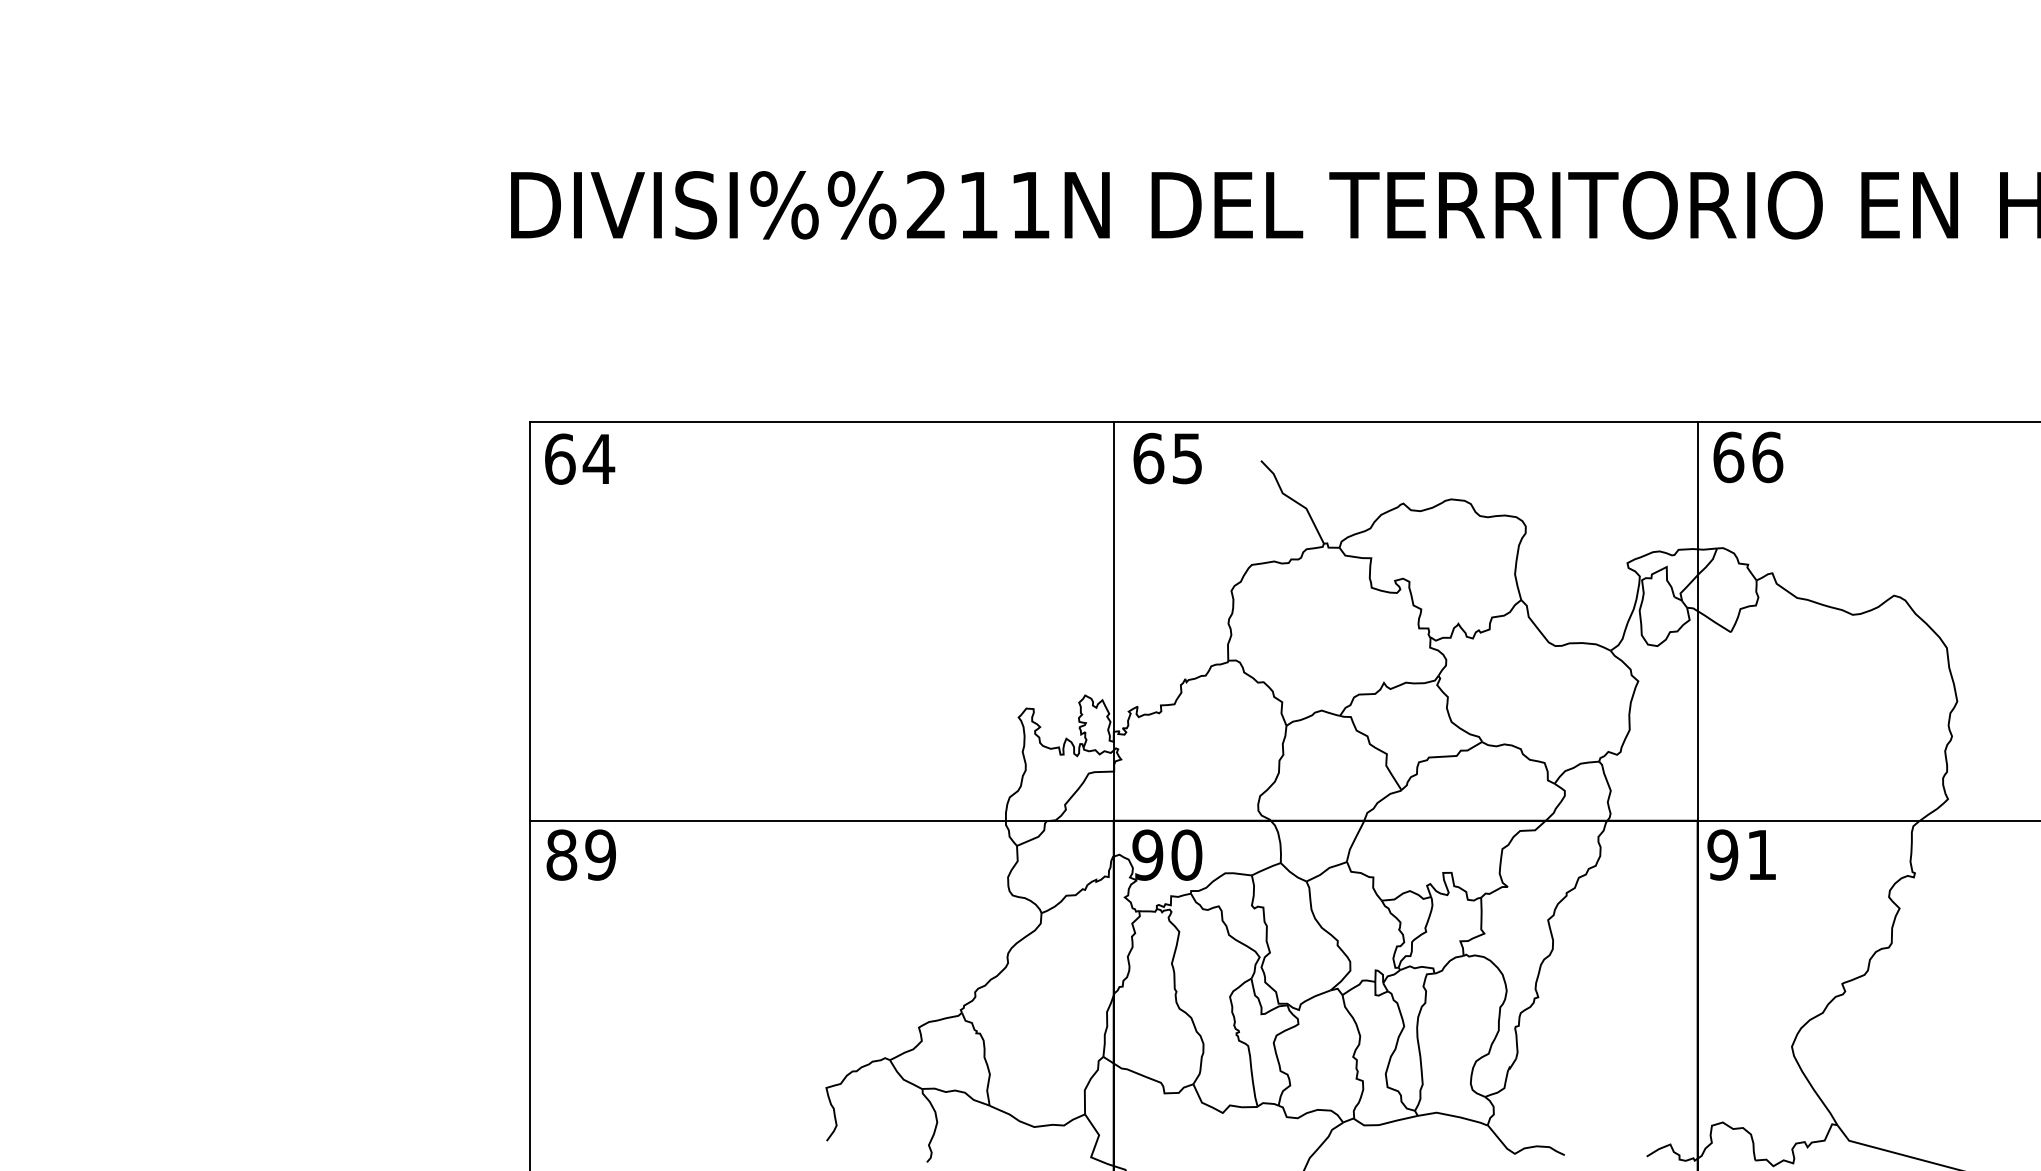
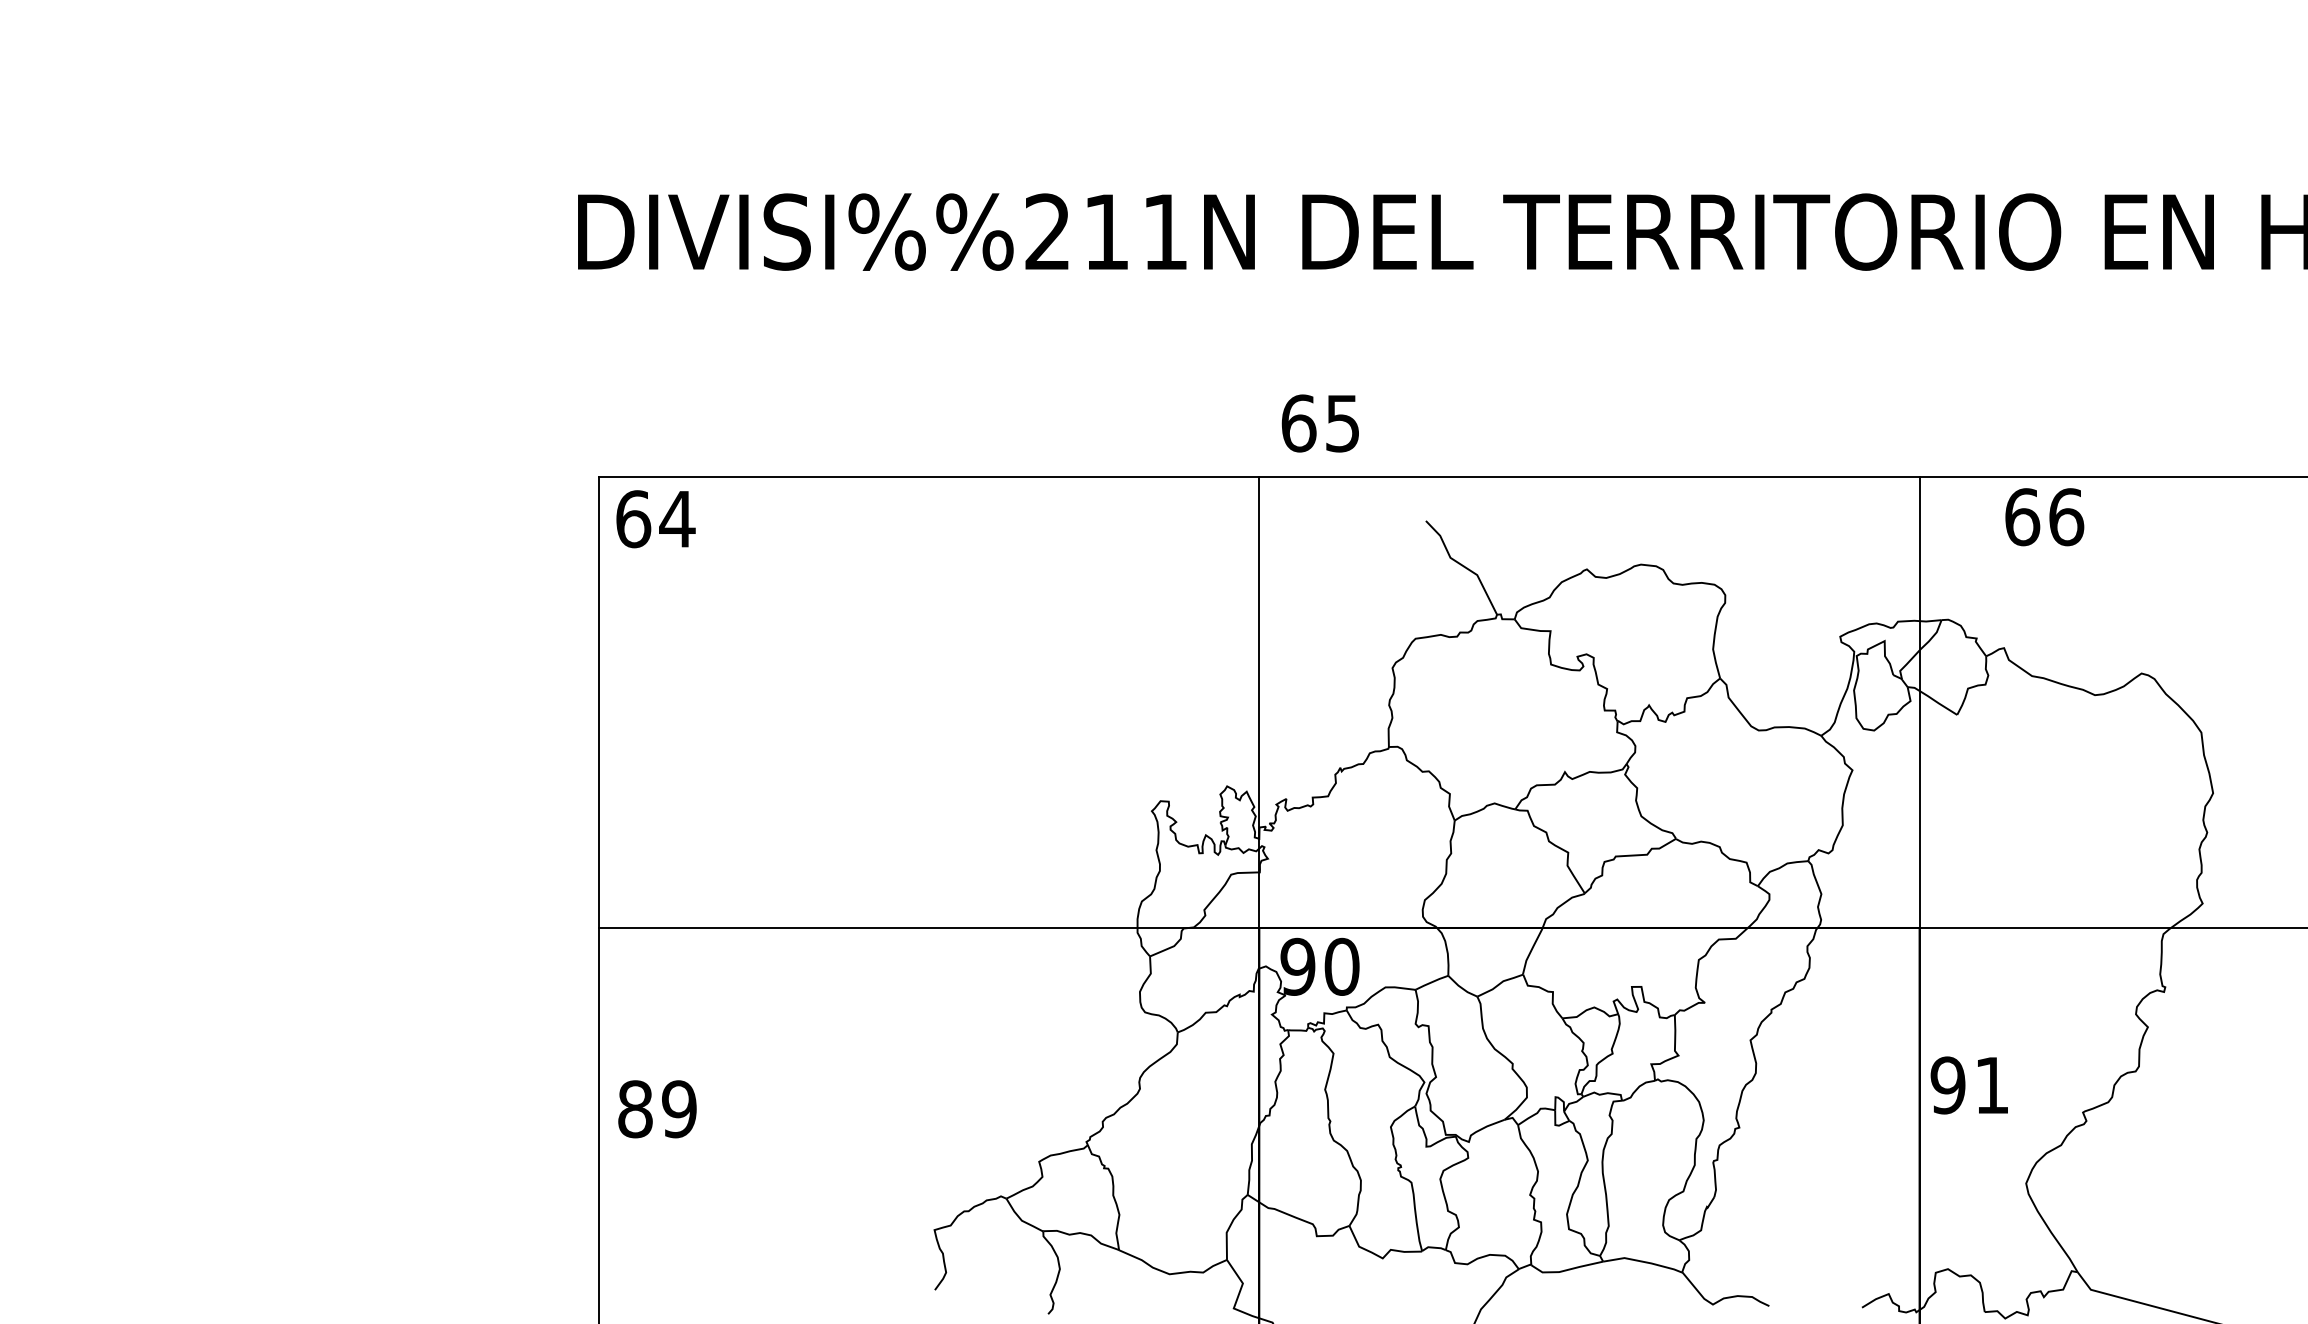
text: (1748, 457) -> (2044, 517), moved
text: (1167, 458) -> (1320, 423), moved
text: (580, 854) -> (656, 1108), moved
text: (1741, 854) -> (1969, 1084), moved

